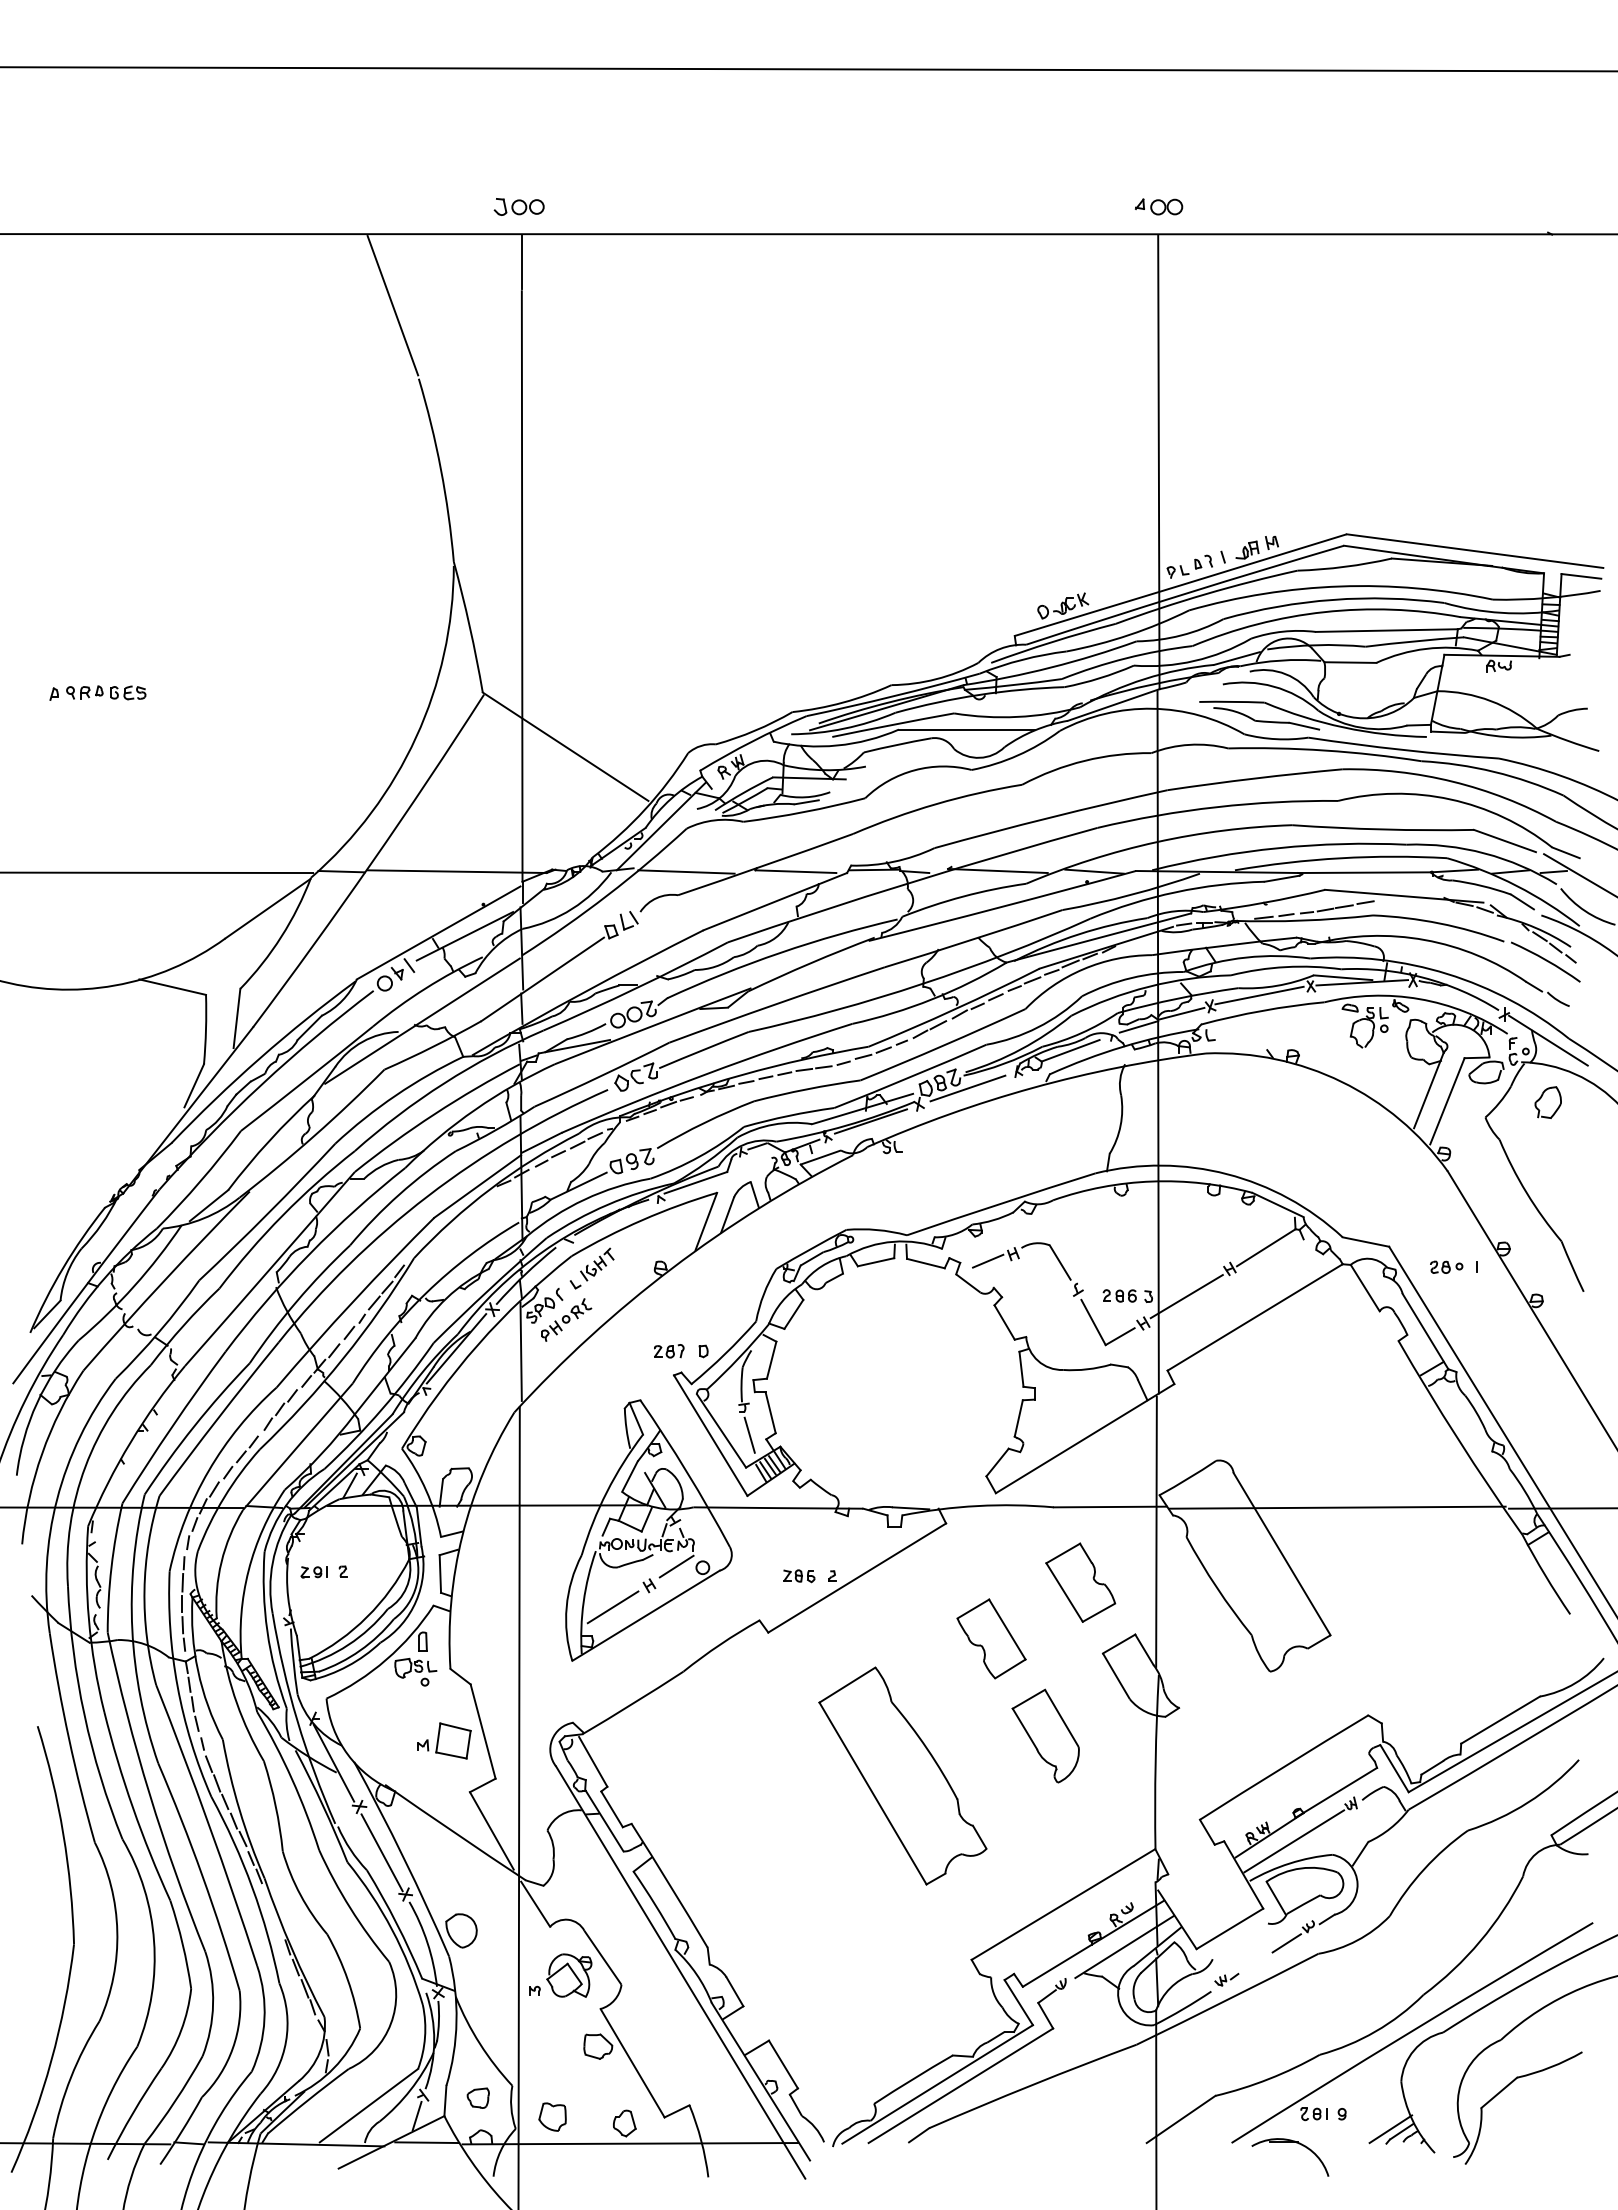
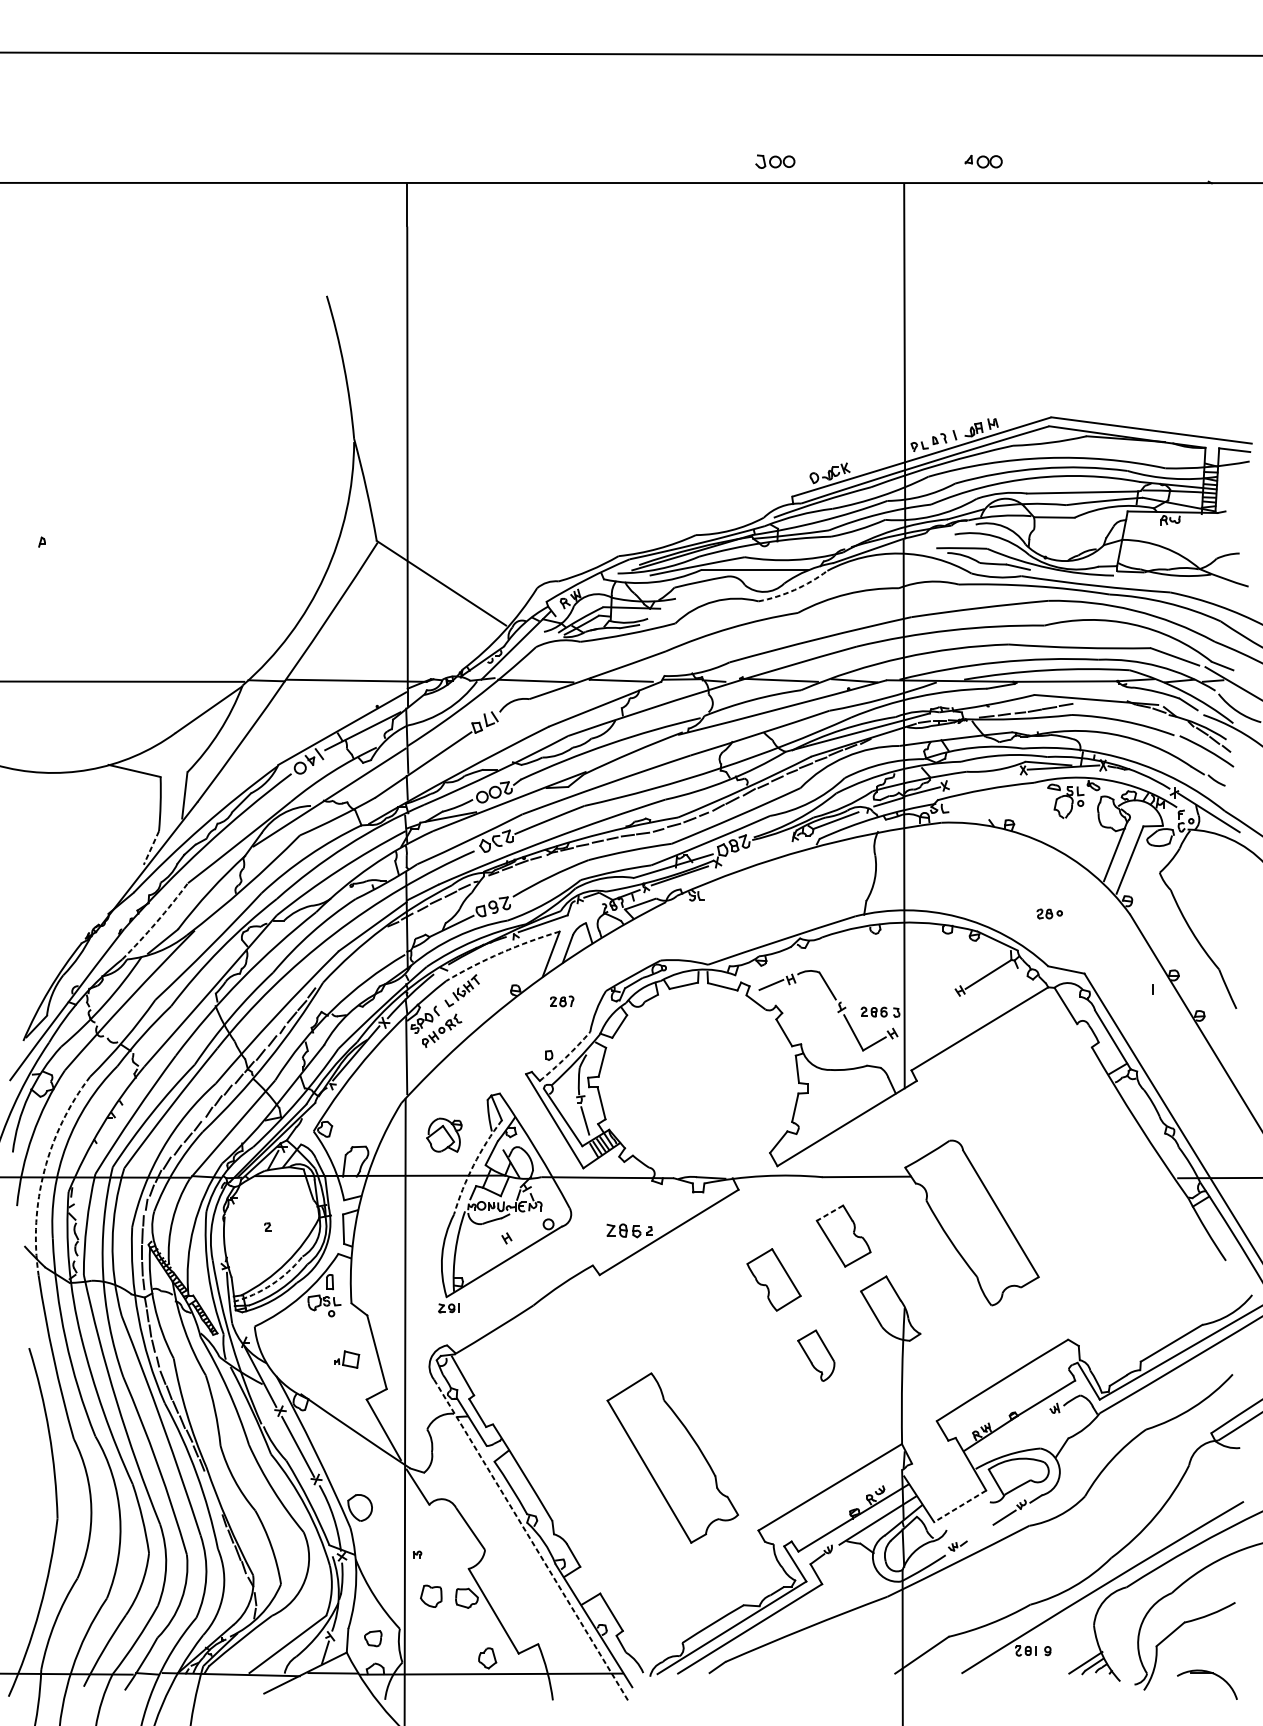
part: (518, 206) -> (774, 161), moved
part: (1159, 206) -> (984, 161), moved
line: (392, 305) -> (306, 238), removed
part: (106, 692) -> (82, 540), removed
arc: (1017, 755) -> (794, 590), solid -> dashed
line: (1259, 995) -> (983, 777), removed
line: (194, 1085) -> (151, 847), solid -> dashed
line: (967, 1088) -> (755, 850), removed
part: (1541, 1098) -> (1203, 857), removed
arc: (200, 1181) -> (156, 922), solid -> dashed
arc: (642, 1220) -> (501, 953), solid -> dashed
part: (1446, 1266) -> (1049, 913), moved
line: (1186, 1296) -> (926, 1012), removed
part: (669, 1351) -> (562, 1001), moved
arc: (725, 1354) -> (566, 1057), solid -> dashed
arc: (606, 1492) -> (473, 1165), solid -> dashed
arc: (57, 1499) -> (44, 1171), solid -> dashed
line: (1337, 1507) -> (1044, 1177), removed
line: (1156, 1531) -> (902, 1196), removed
line: (1062, 1553) -> (829, 1213), solid -> dashed
line: (676, 1566) -> (528, 1223), removed
part: (313, 1572) -> (448, 1308), moved
part: (799, 1576) -> (624, 1231), size x1.4
line: (612, 1607) -> (478, 1255), removed
arc: (348, 1644) -> (271, 1284), solid -> dashed
part: (1045, 1735) -> (816, 1355), size x0.7
part: (444, 1740) -> (346, 1359), size x0.6
part: (902, 1775) -> (672, 1457), moved
line: (1294, 1841) -> (1010, 1438), removed
line: (1229, 1928) -> (959, 1506), solid -> dashed
line: (680, 1972) -> (531, 1540), solid -> dashed
part: (569, 1975) -> (444, 1135), moved
part: (552, 2116) -> (431, 1595), moved
part: (1290, 2142) -> (1207, 1673), moved

